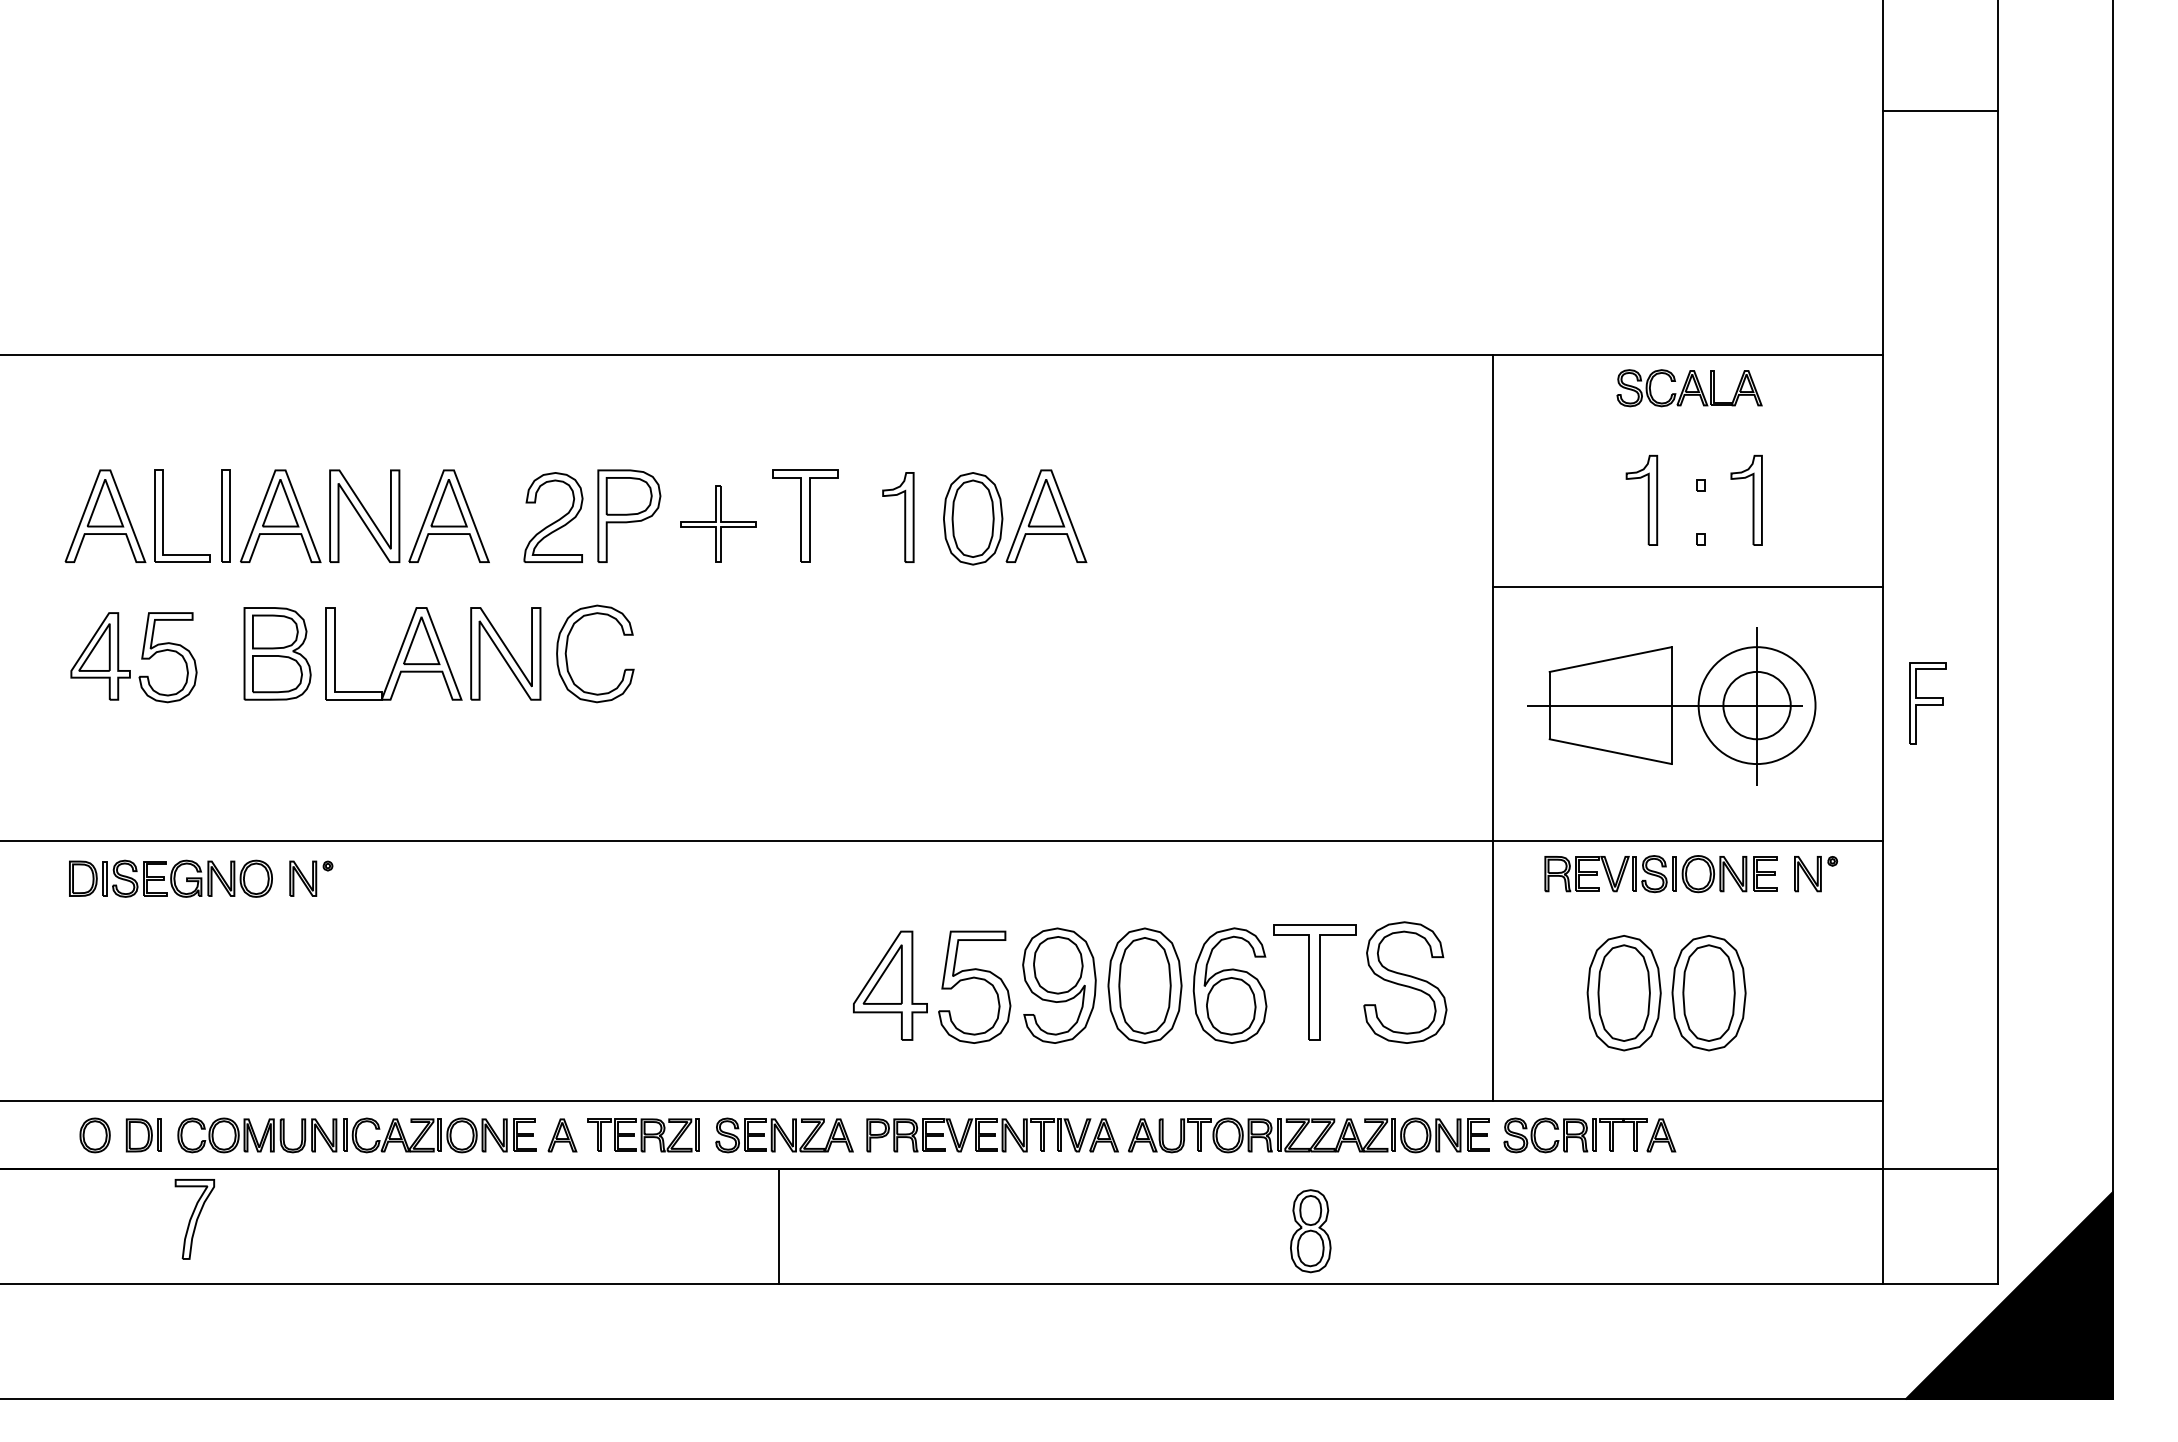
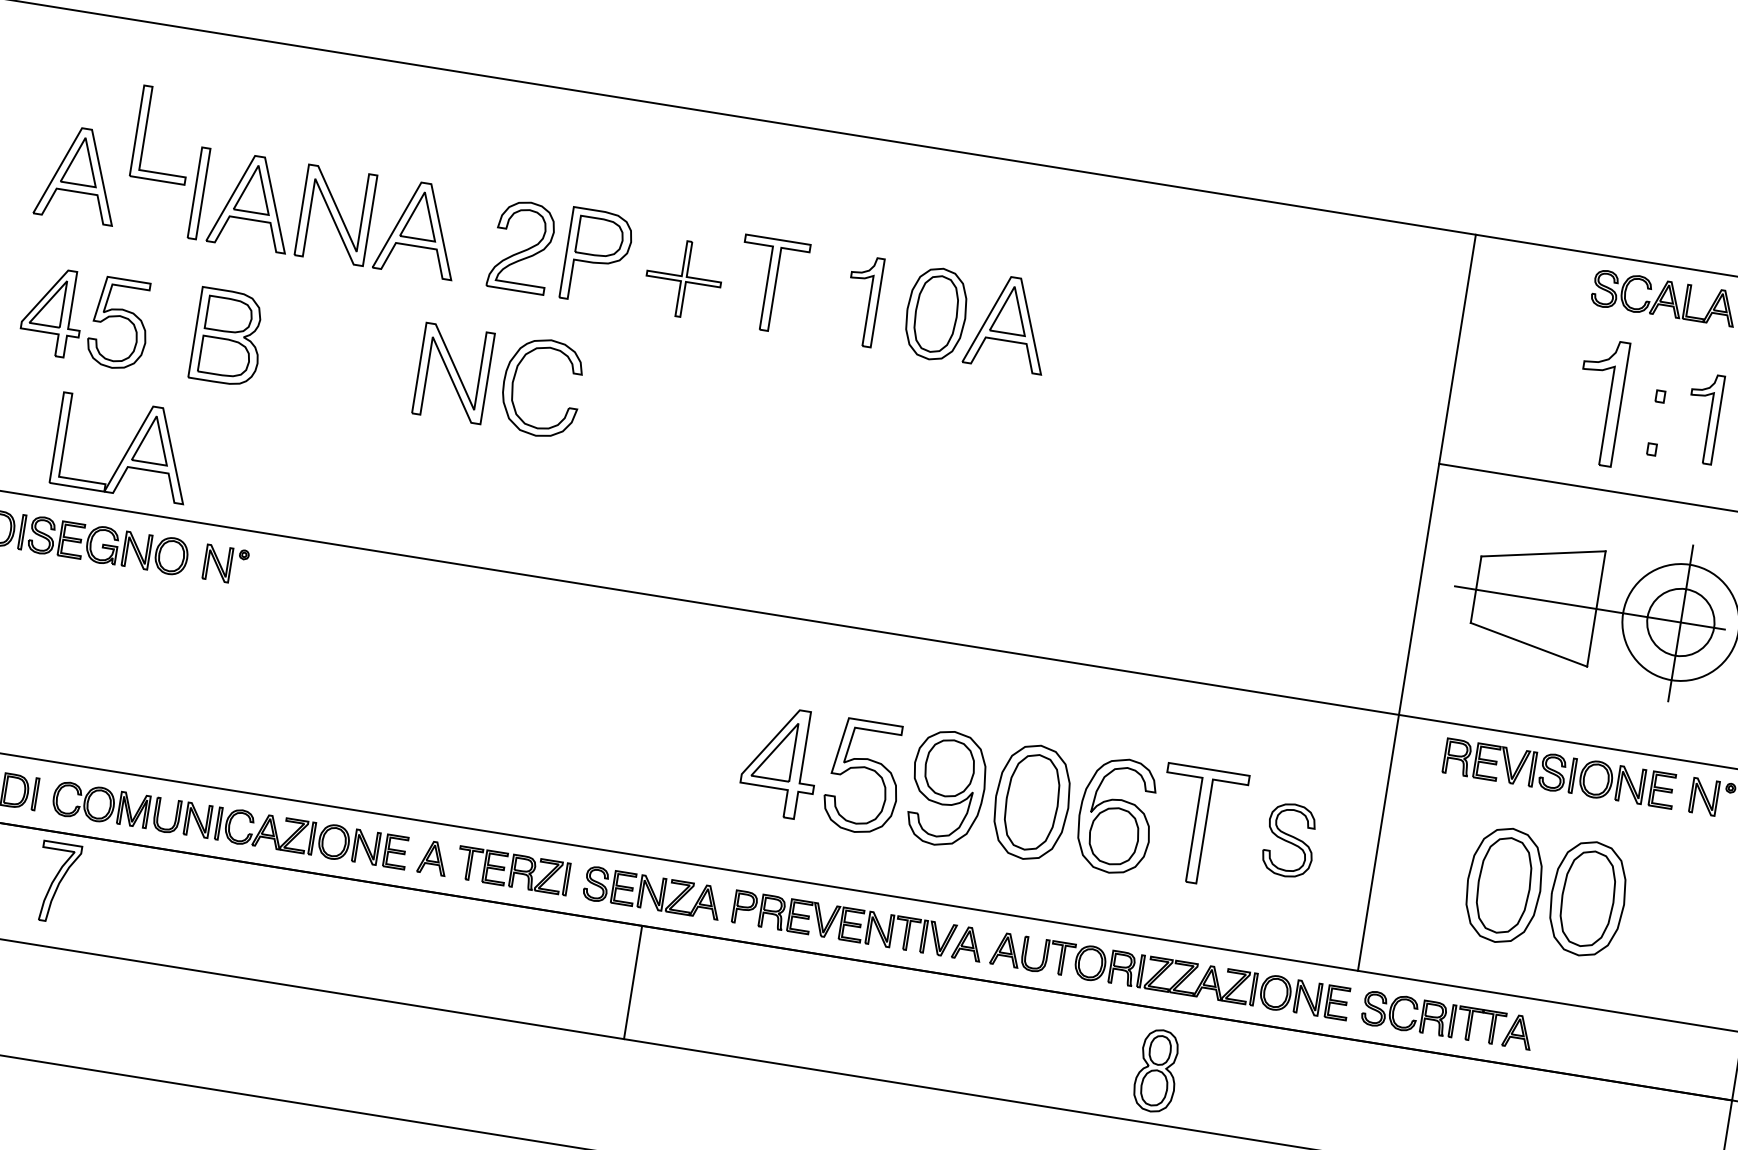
part: (1641, 499) -> (1599, 400), size x1.4
part: (163, 515) -> (145, 131), moved
part: (393, 653) -> (123, 447), moved
part: (1405, 982) -> (1289, 840), size x0.6

